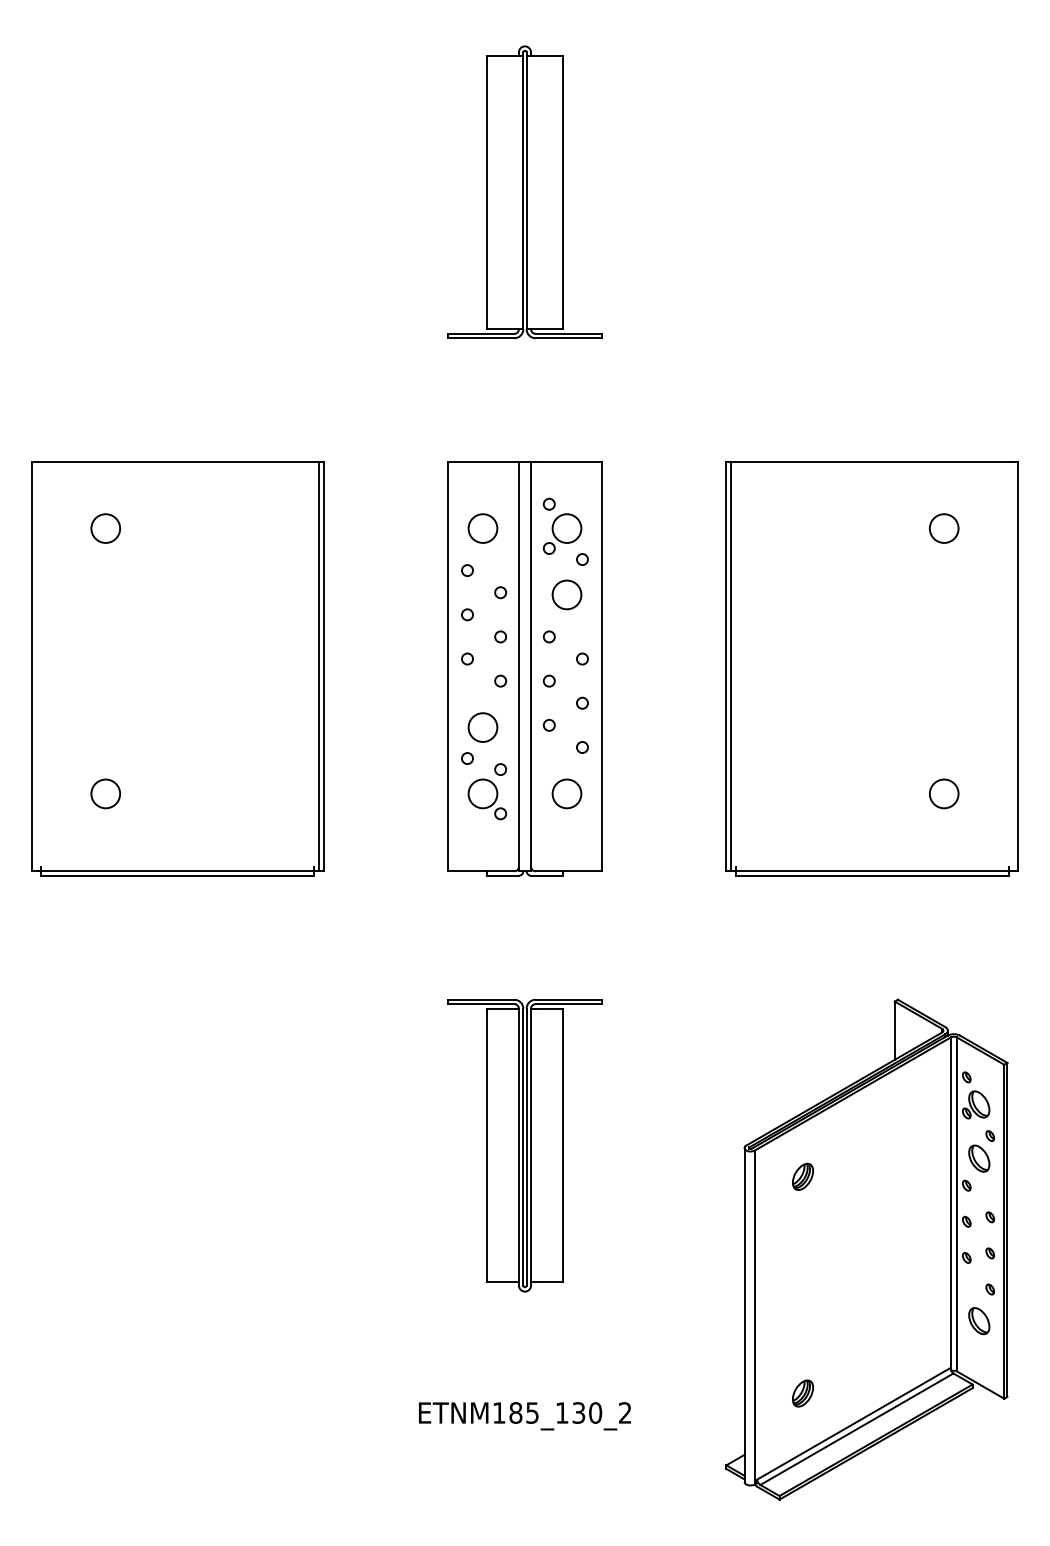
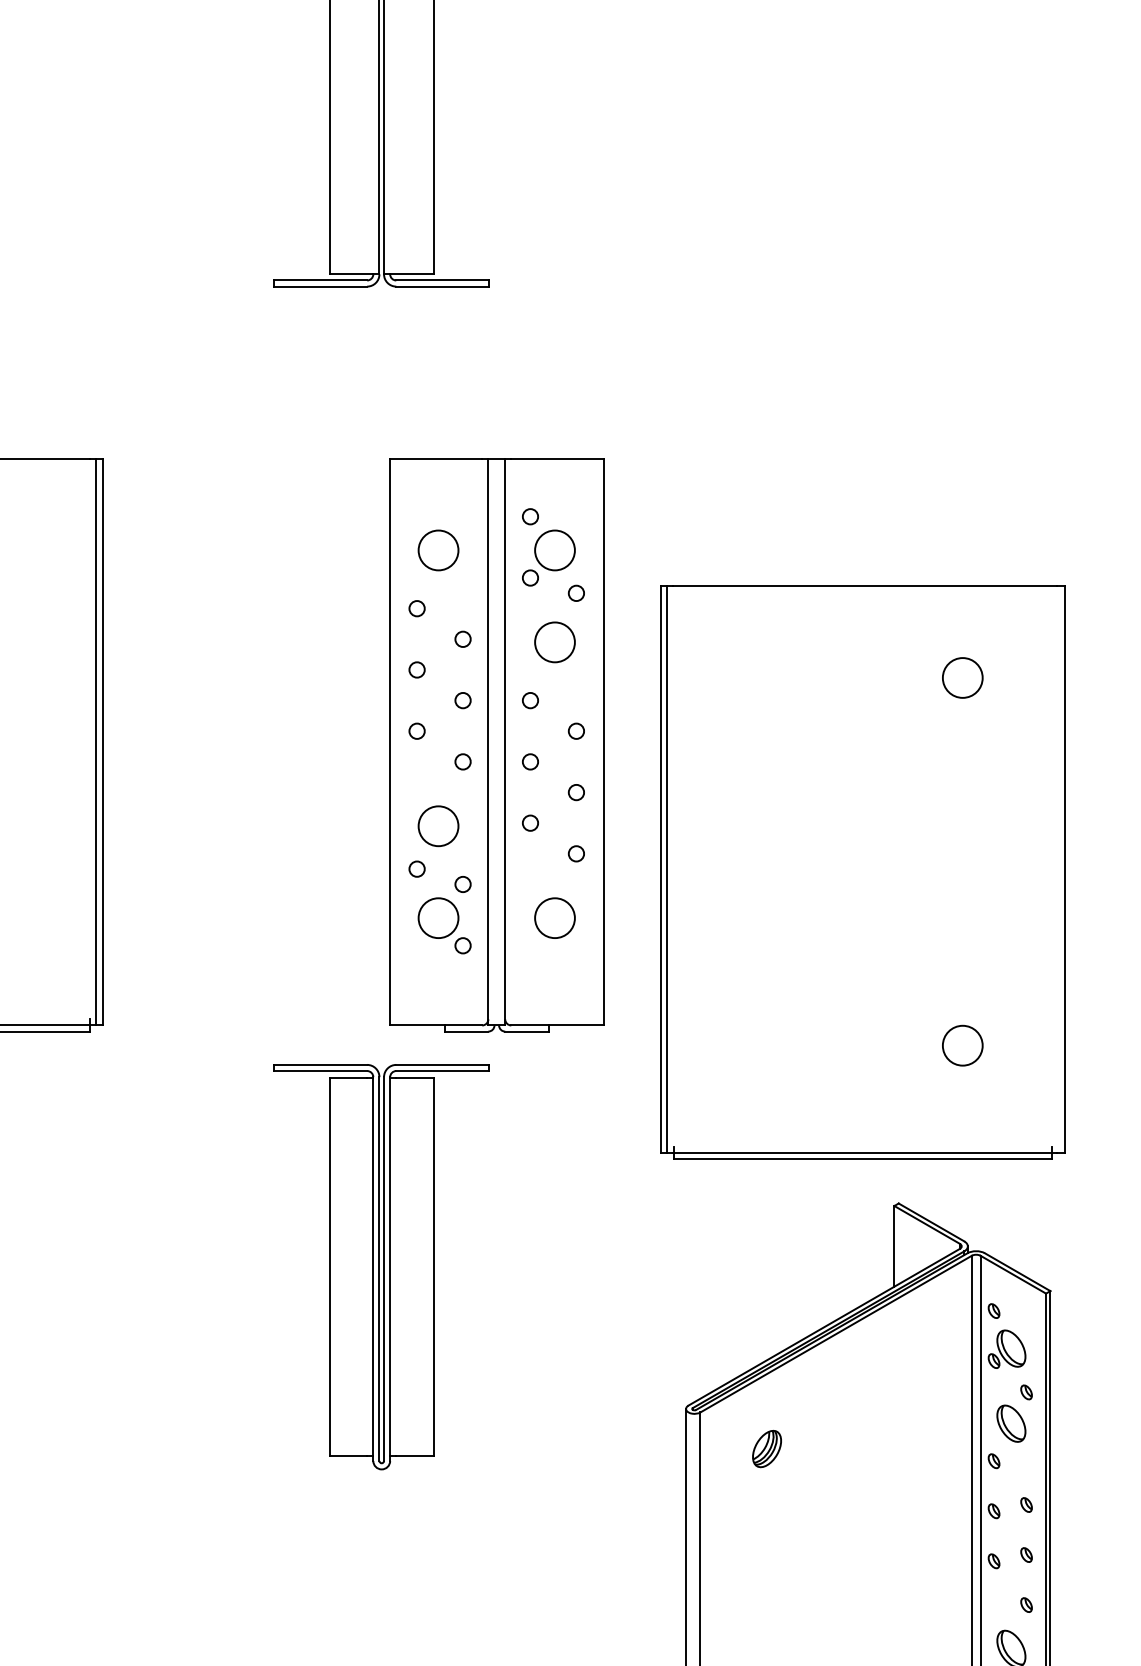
part: (524, 668) -> (496, 744), moved
part: (871, 668) -> (862, 871), moved
part: (524, 1145) -> (381, 1266), moved

